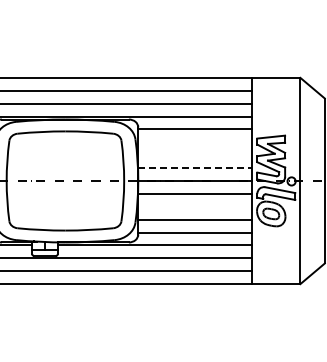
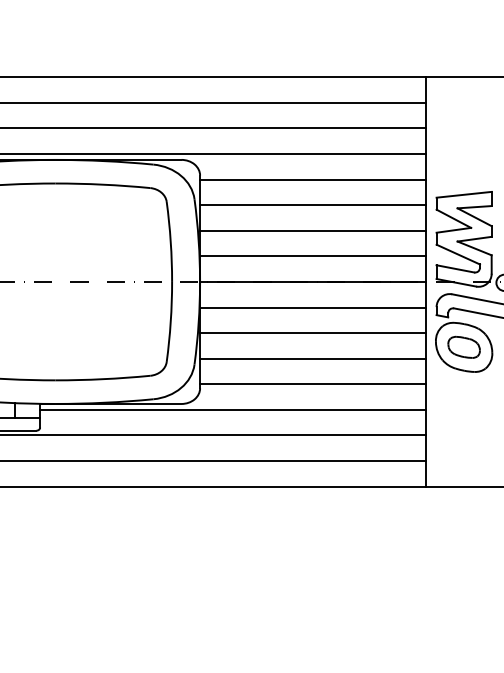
line: (195, 142) -> (313, 205), added
line: (195, 155) -> (313, 231), added
line: (195, 168) -> (313, 257), dashed -> solid
line: (195, 206) -> (313, 332), added

